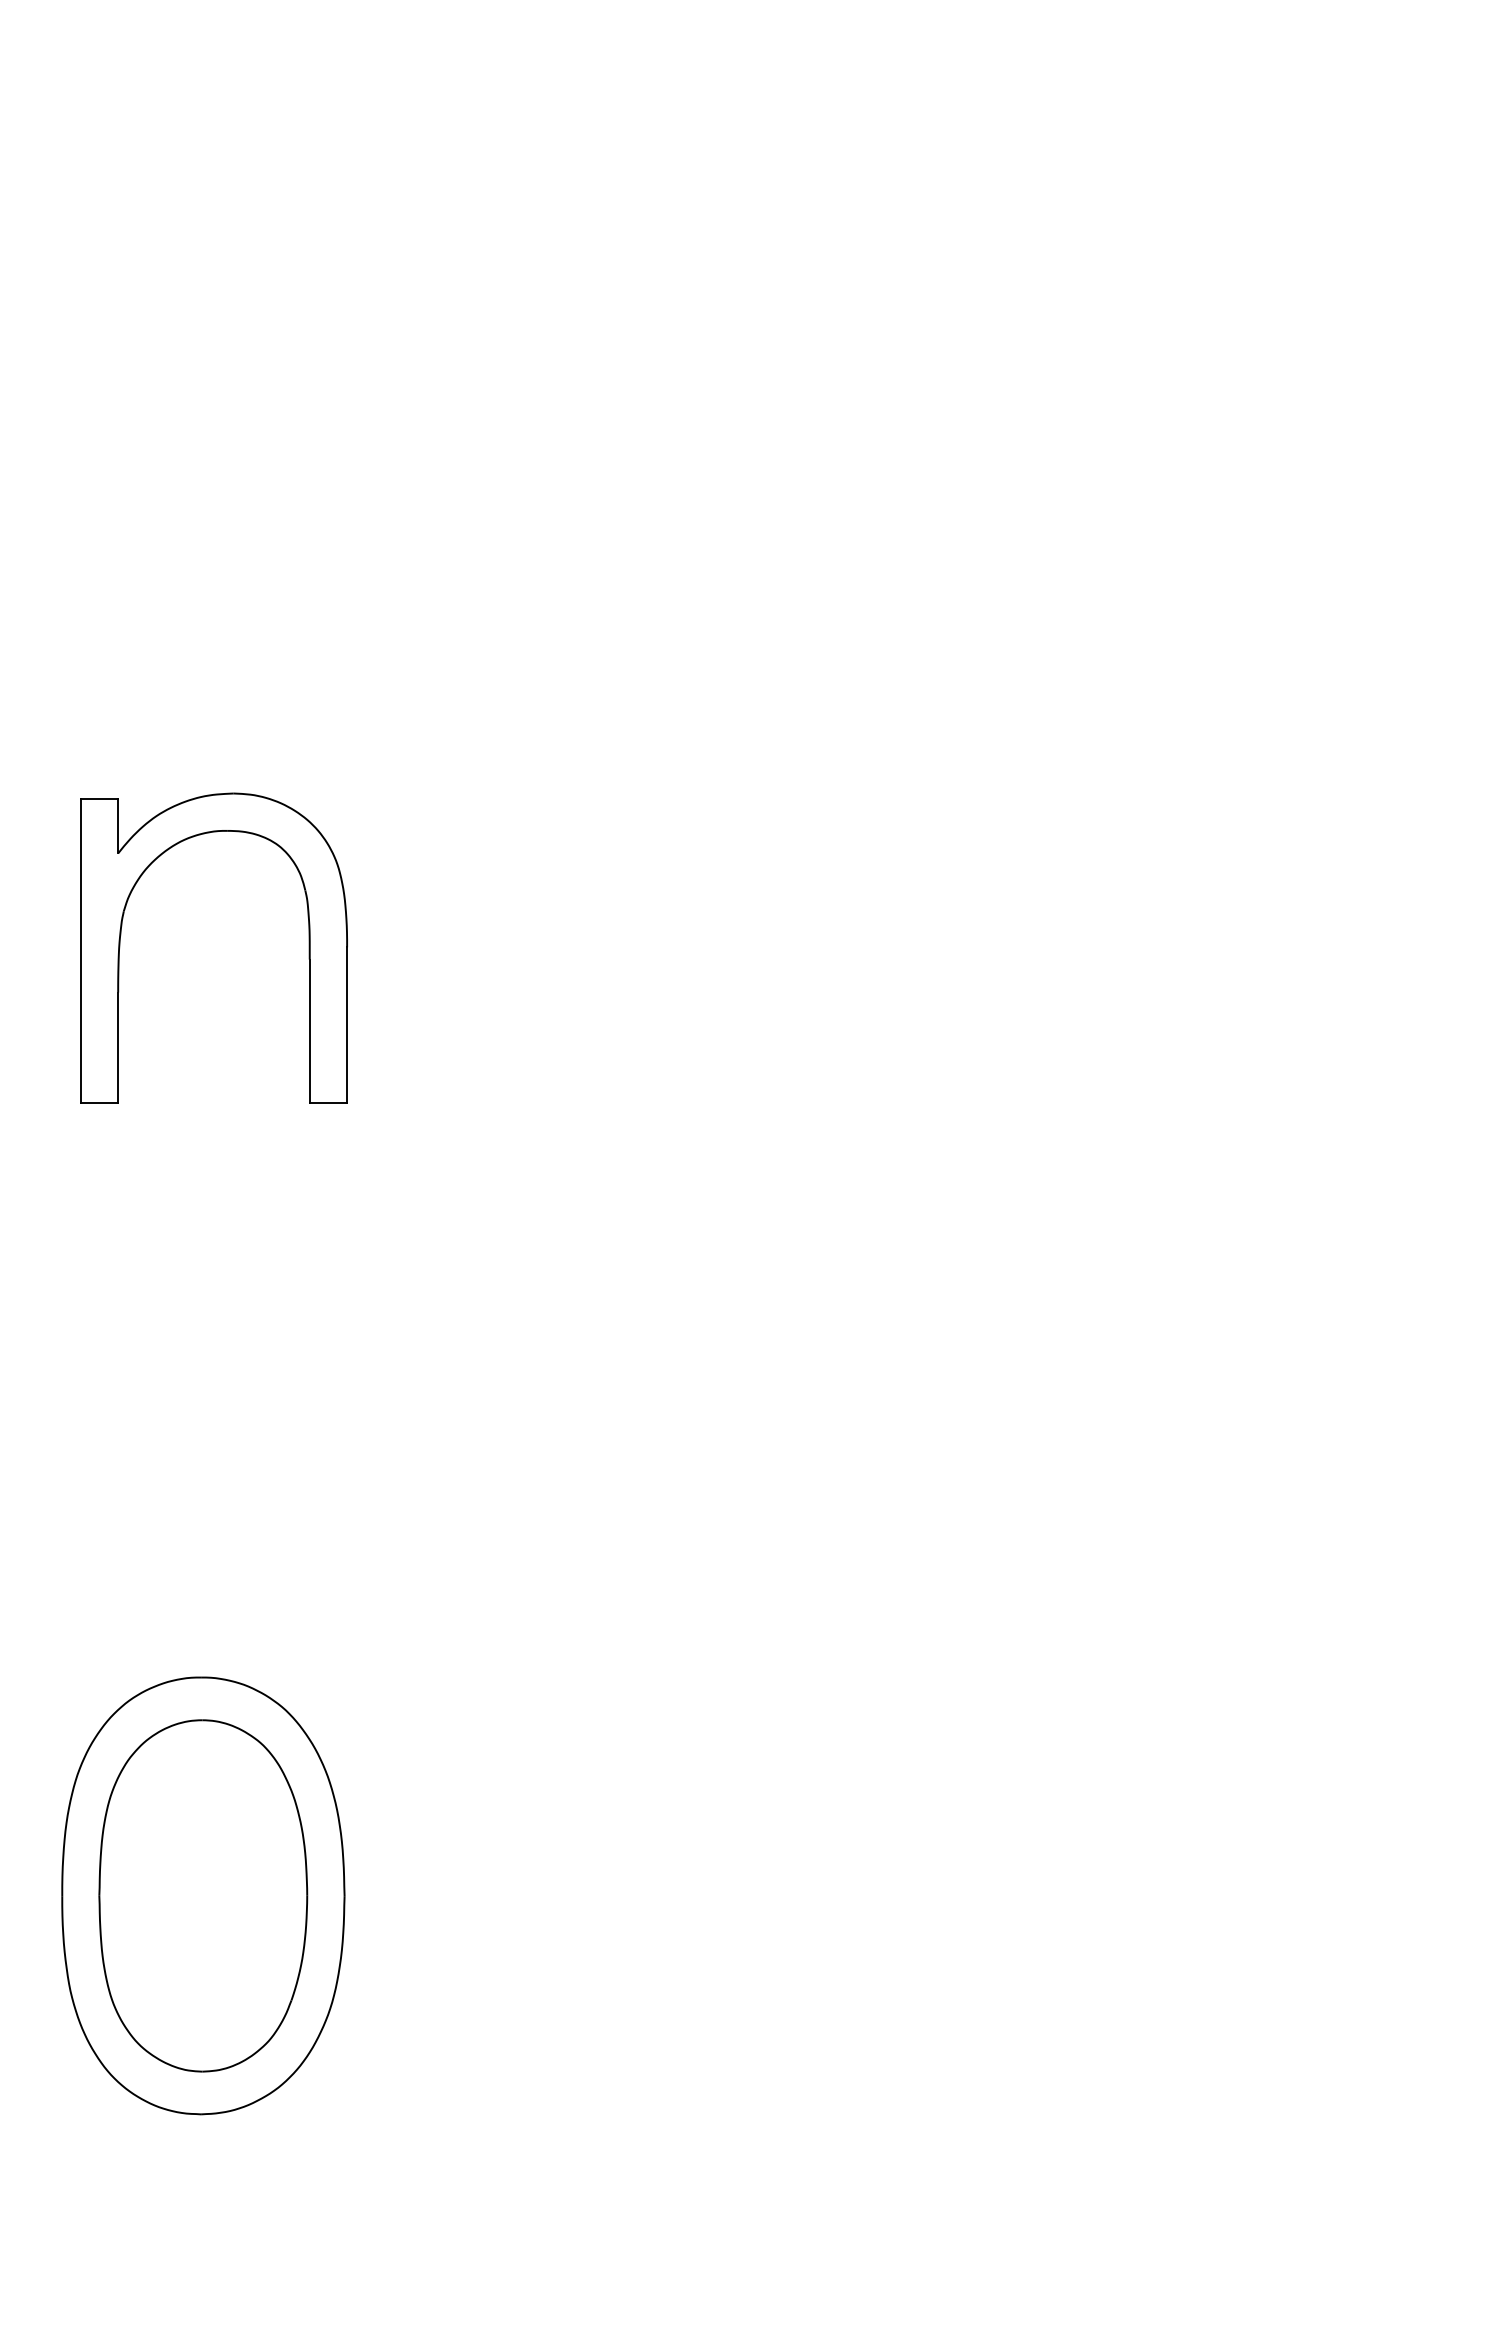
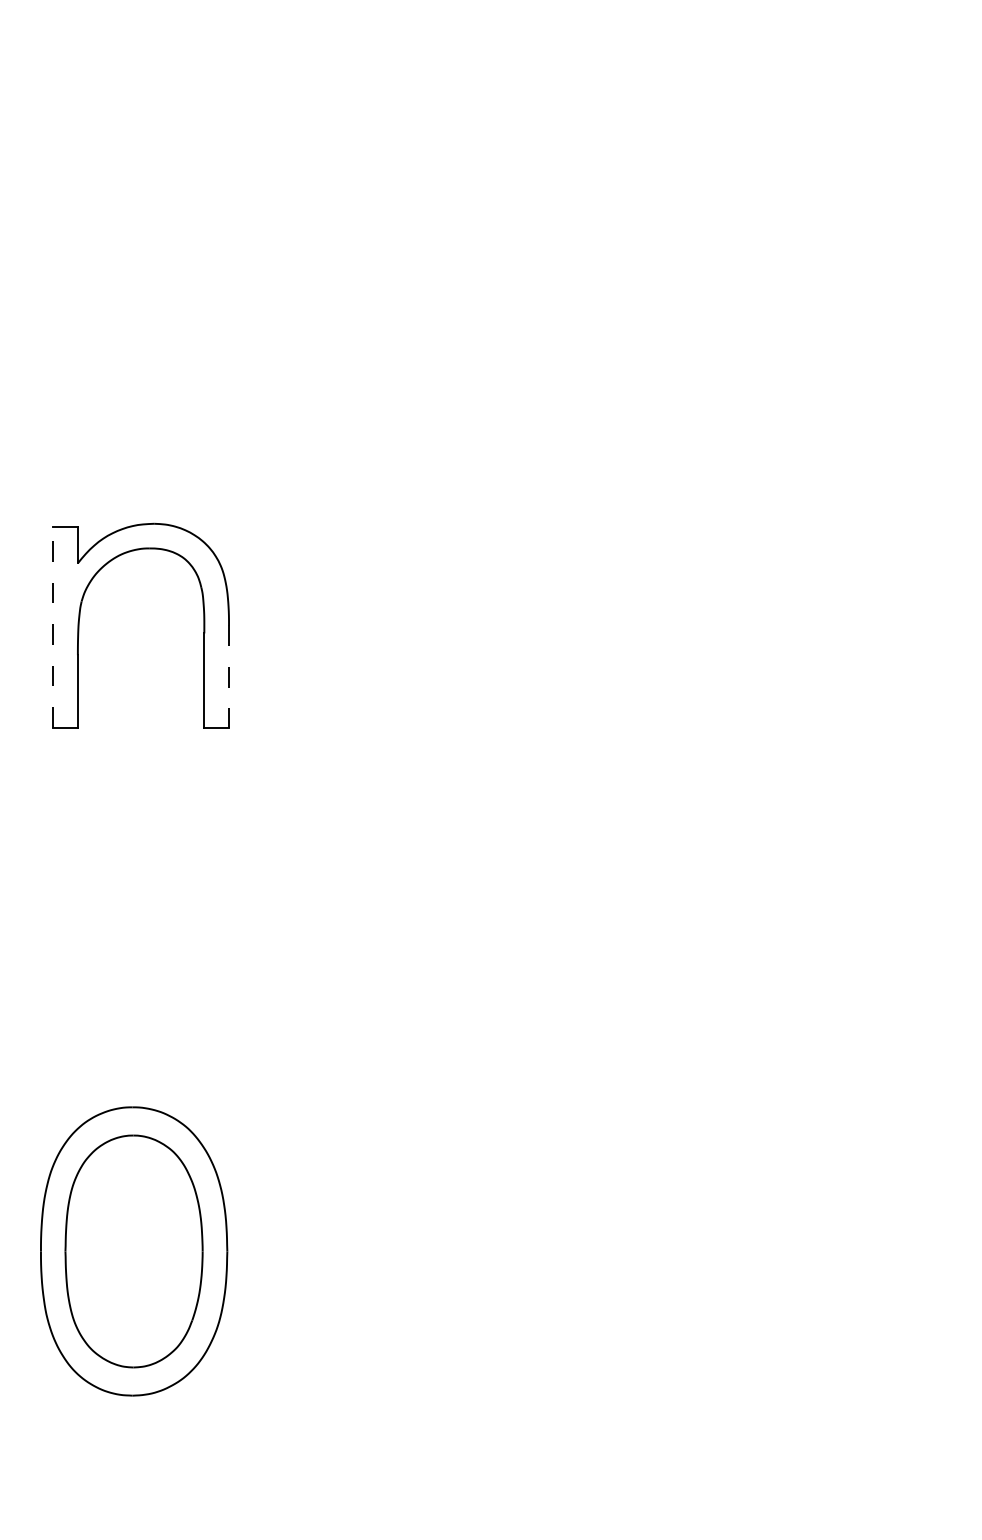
line: (81, 950) -> (53, 627), solid -> dashed
line: (347, 1026) -> (229, 677), solid -> dashed

